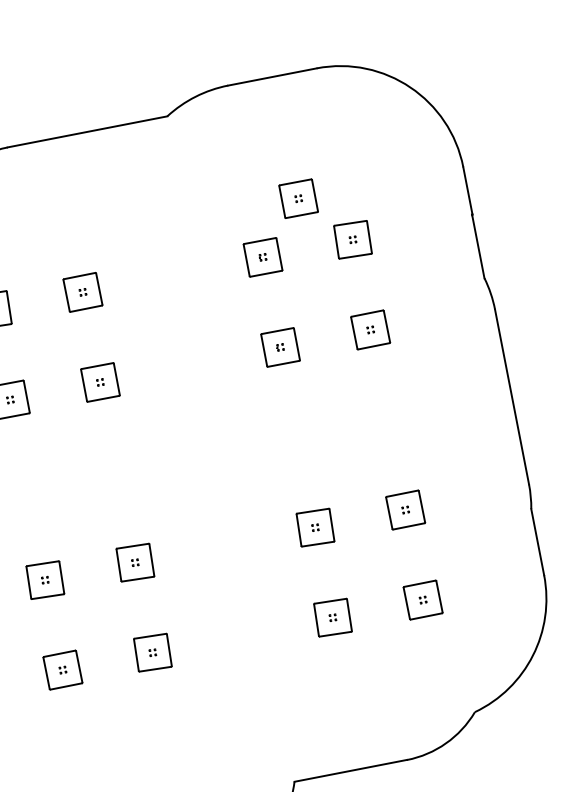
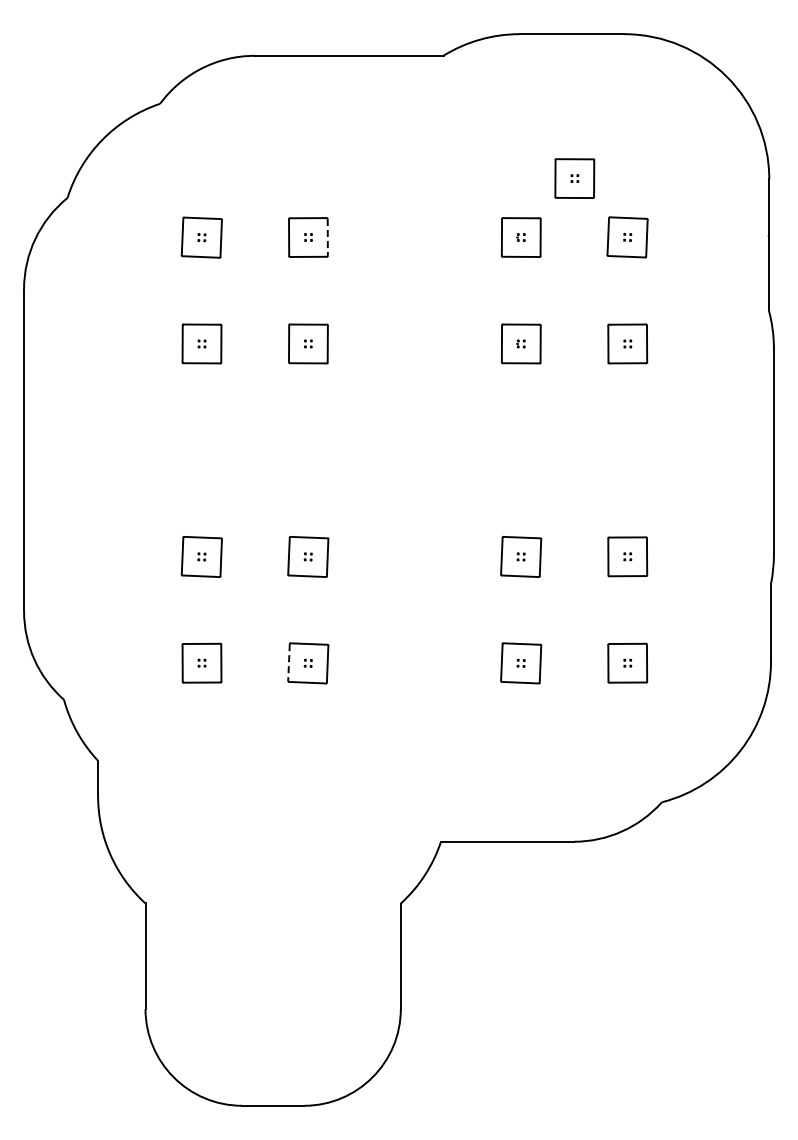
line: (99, 289) -> (327, 237), solid -> dashed
line: (136, 656) -> (288, 663), solid -> dashed

